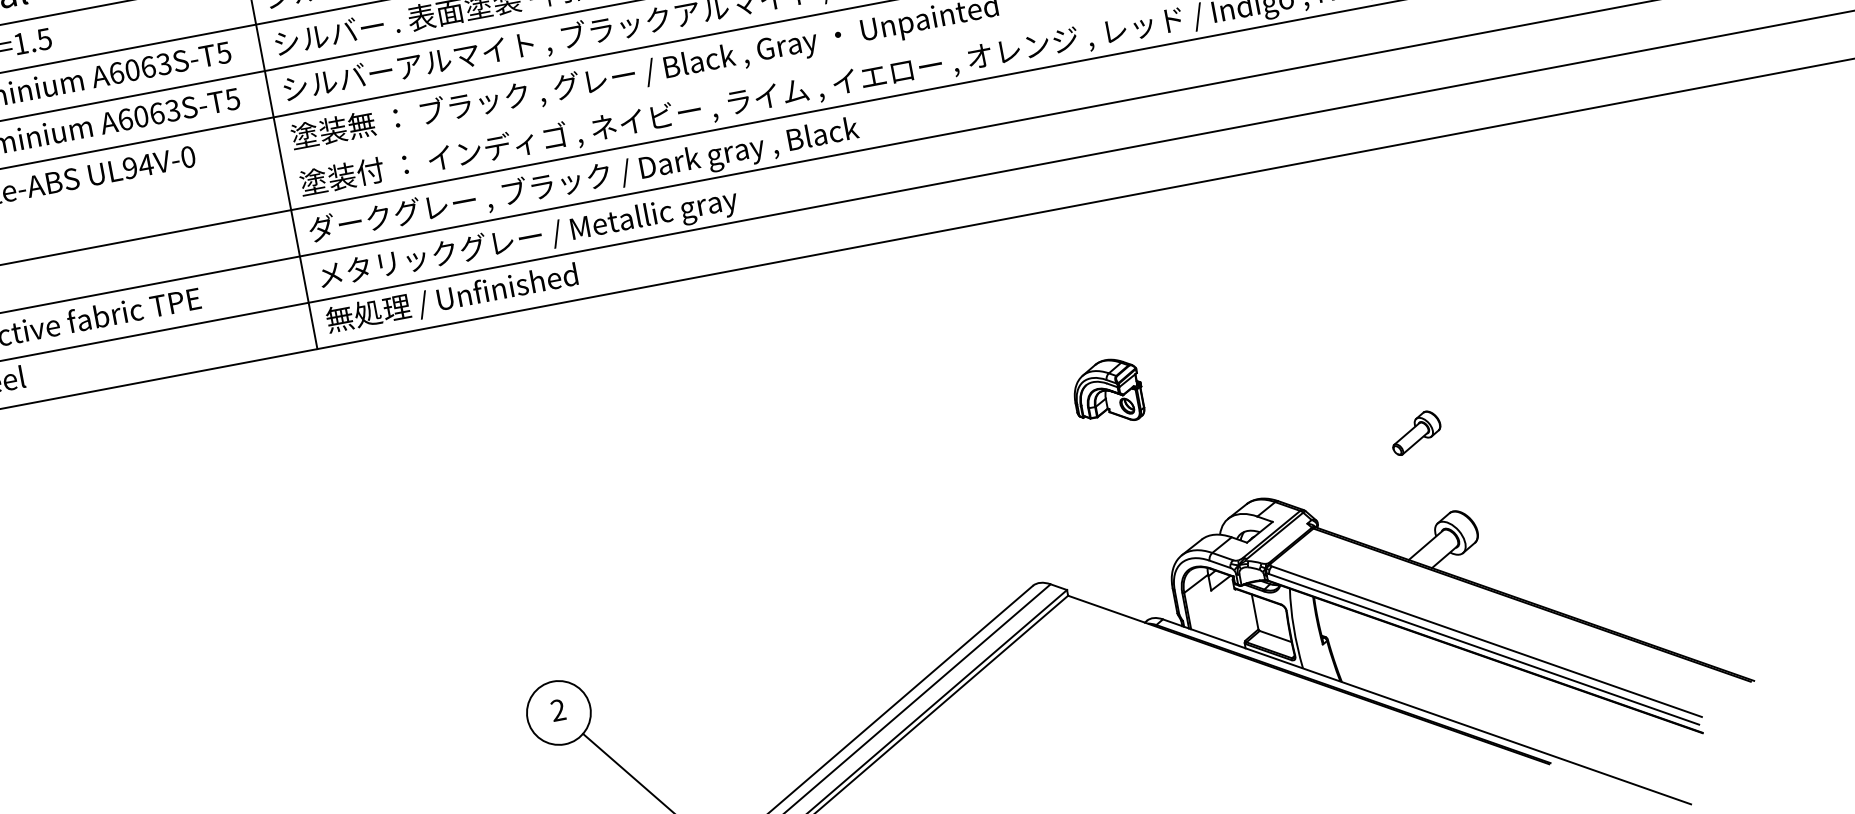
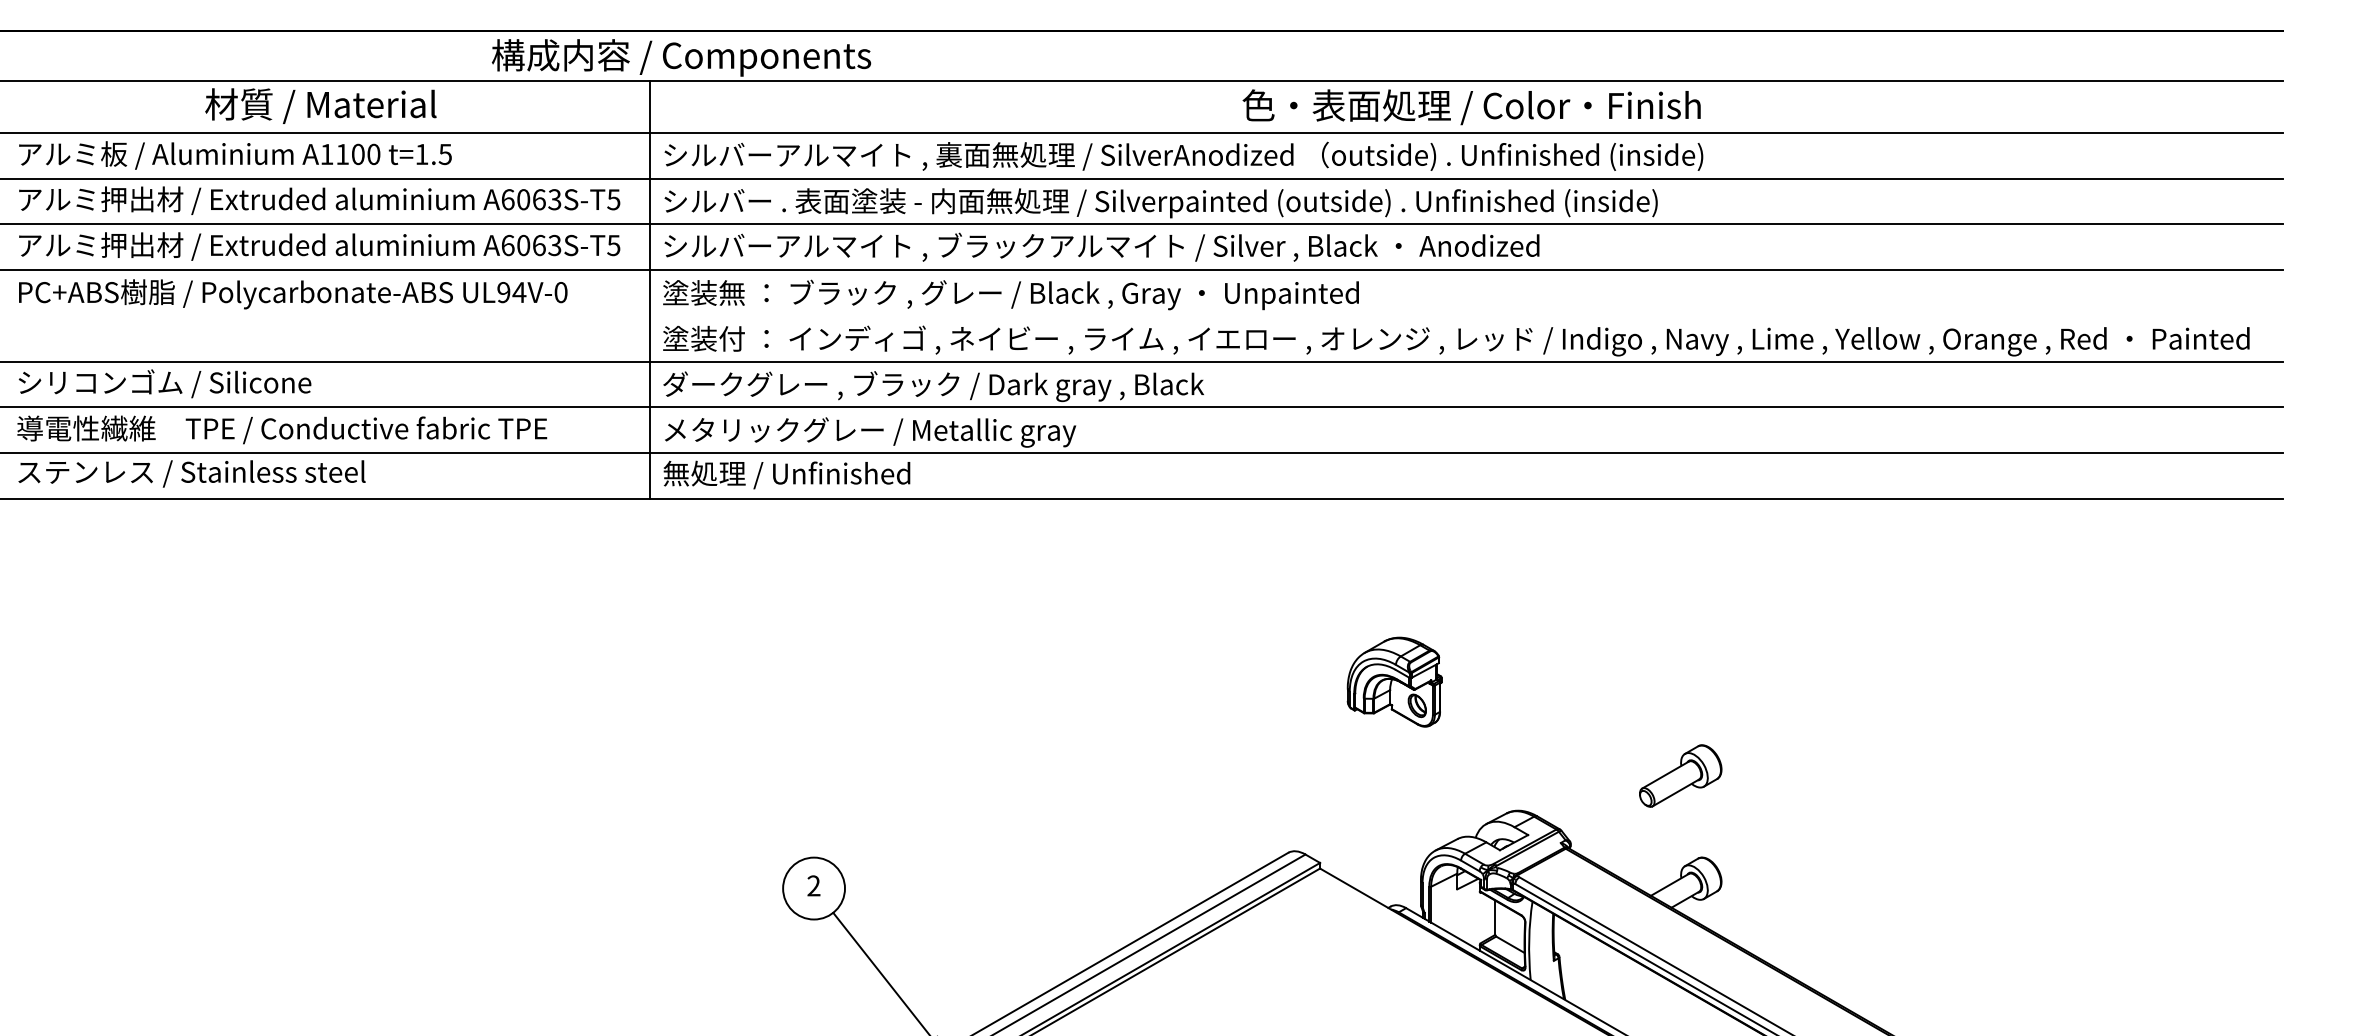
part: (1107, 391) -> (1394, 681), size x1.43
part: (1415, 432) -> (1680, 775), size x1.67

